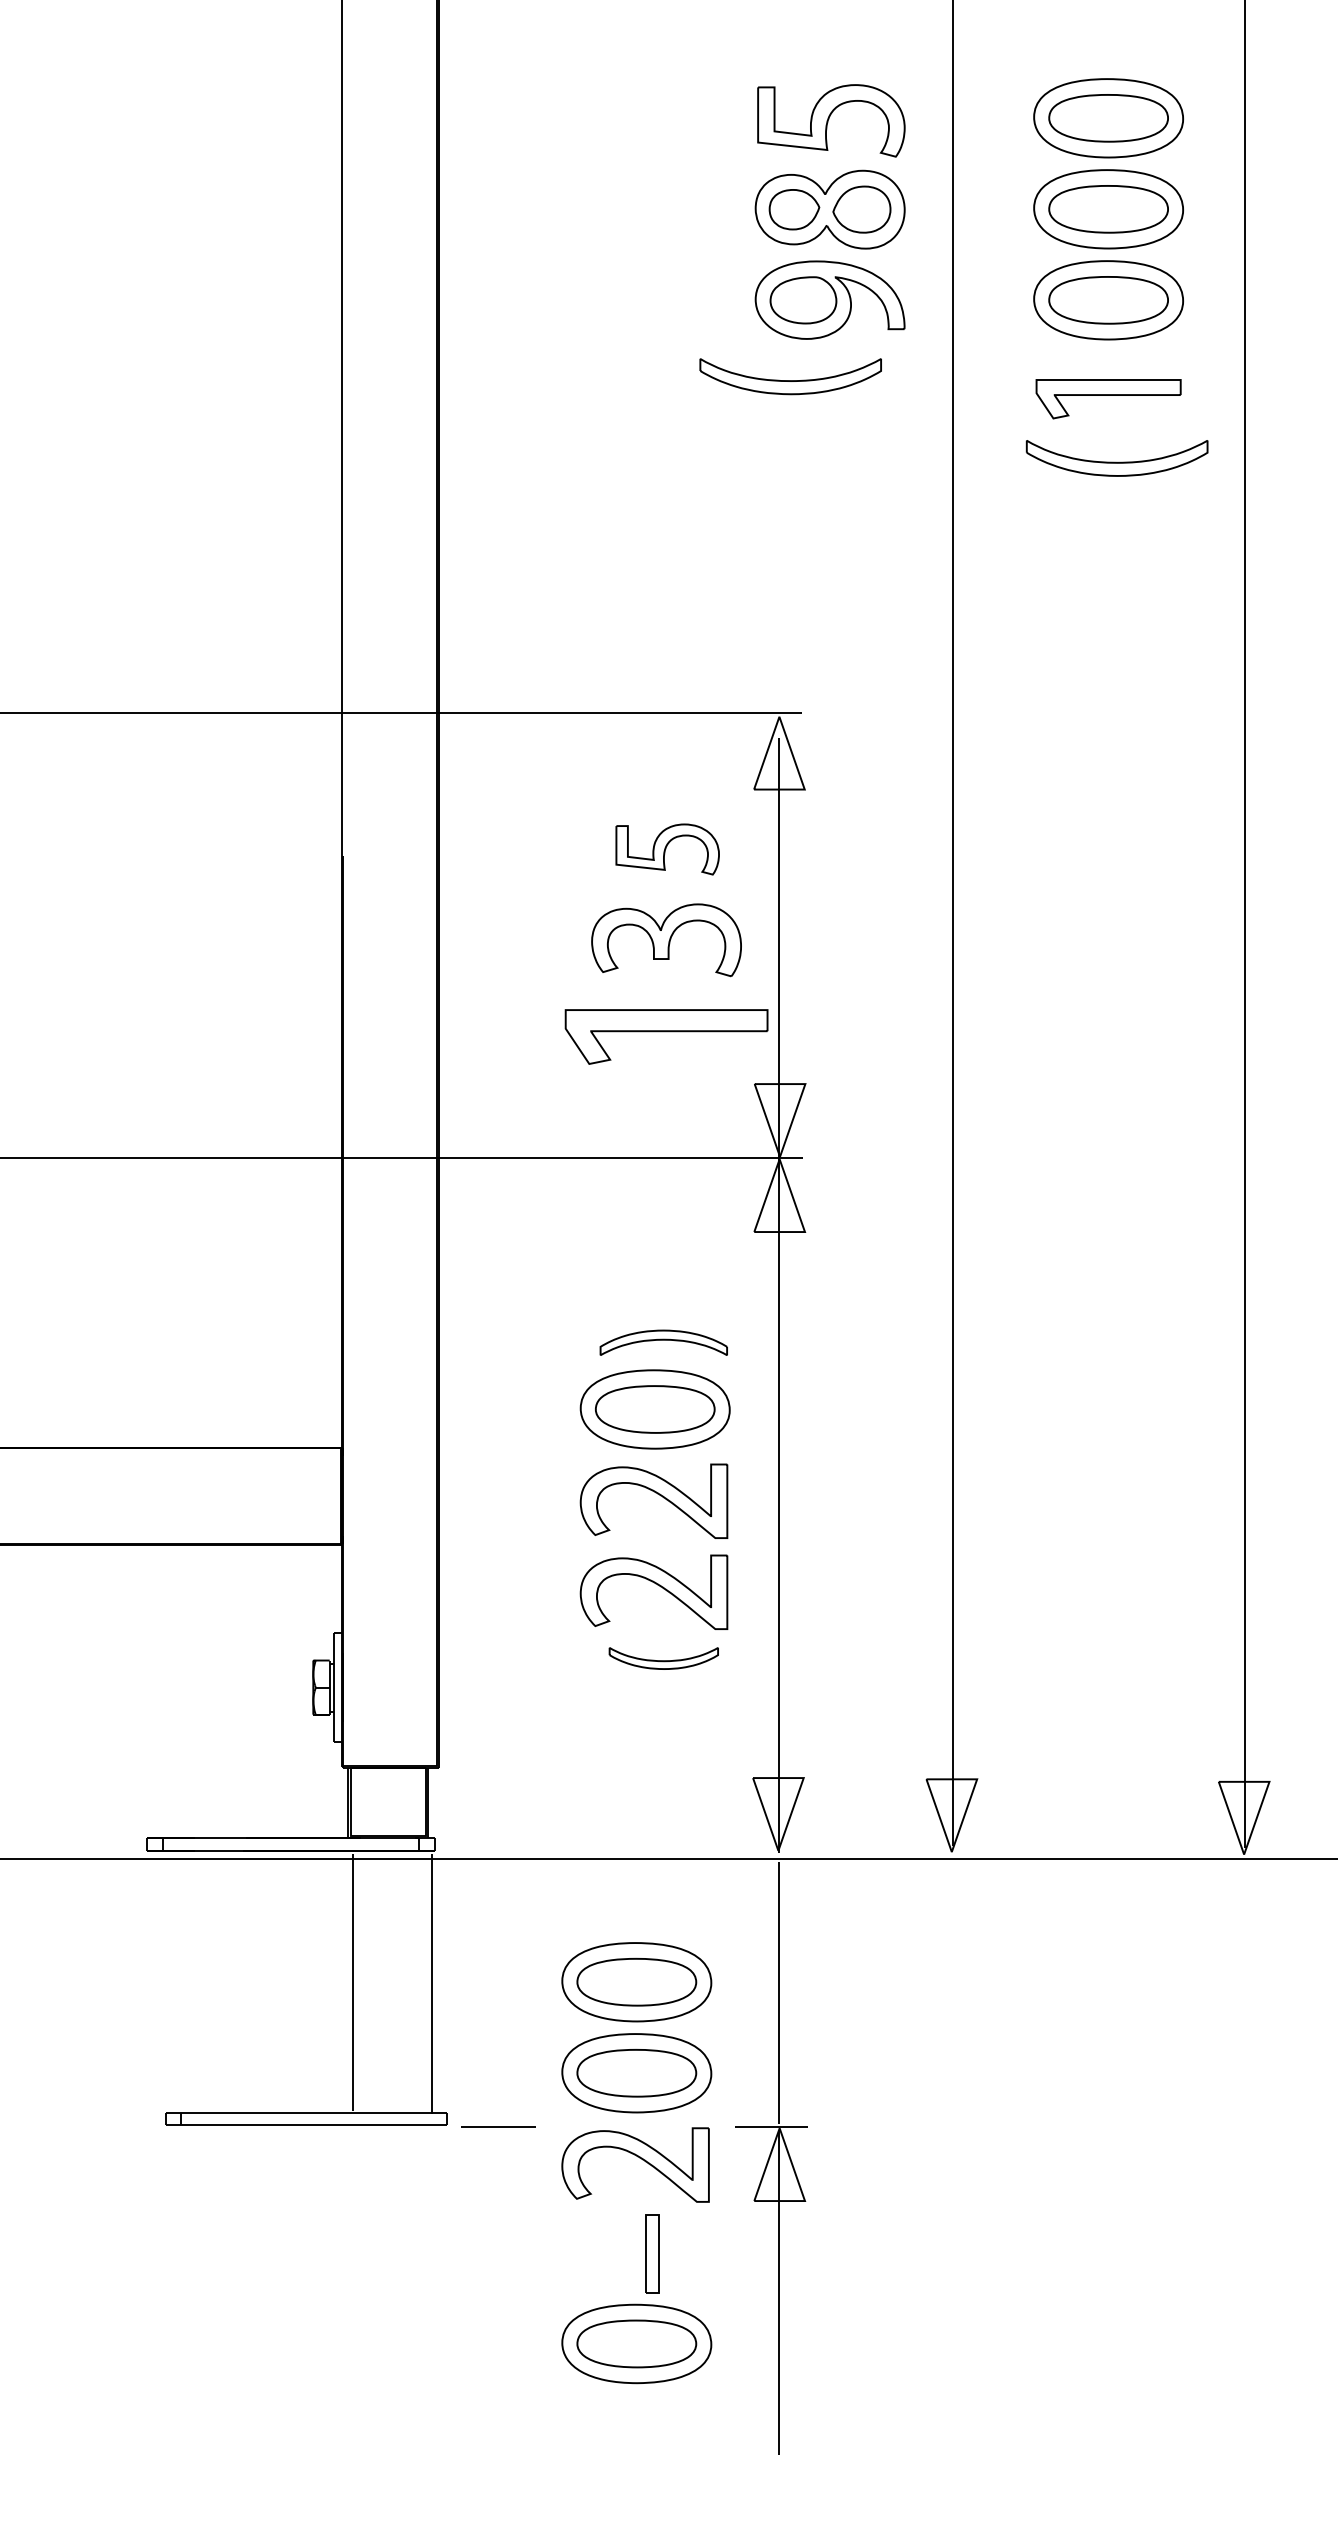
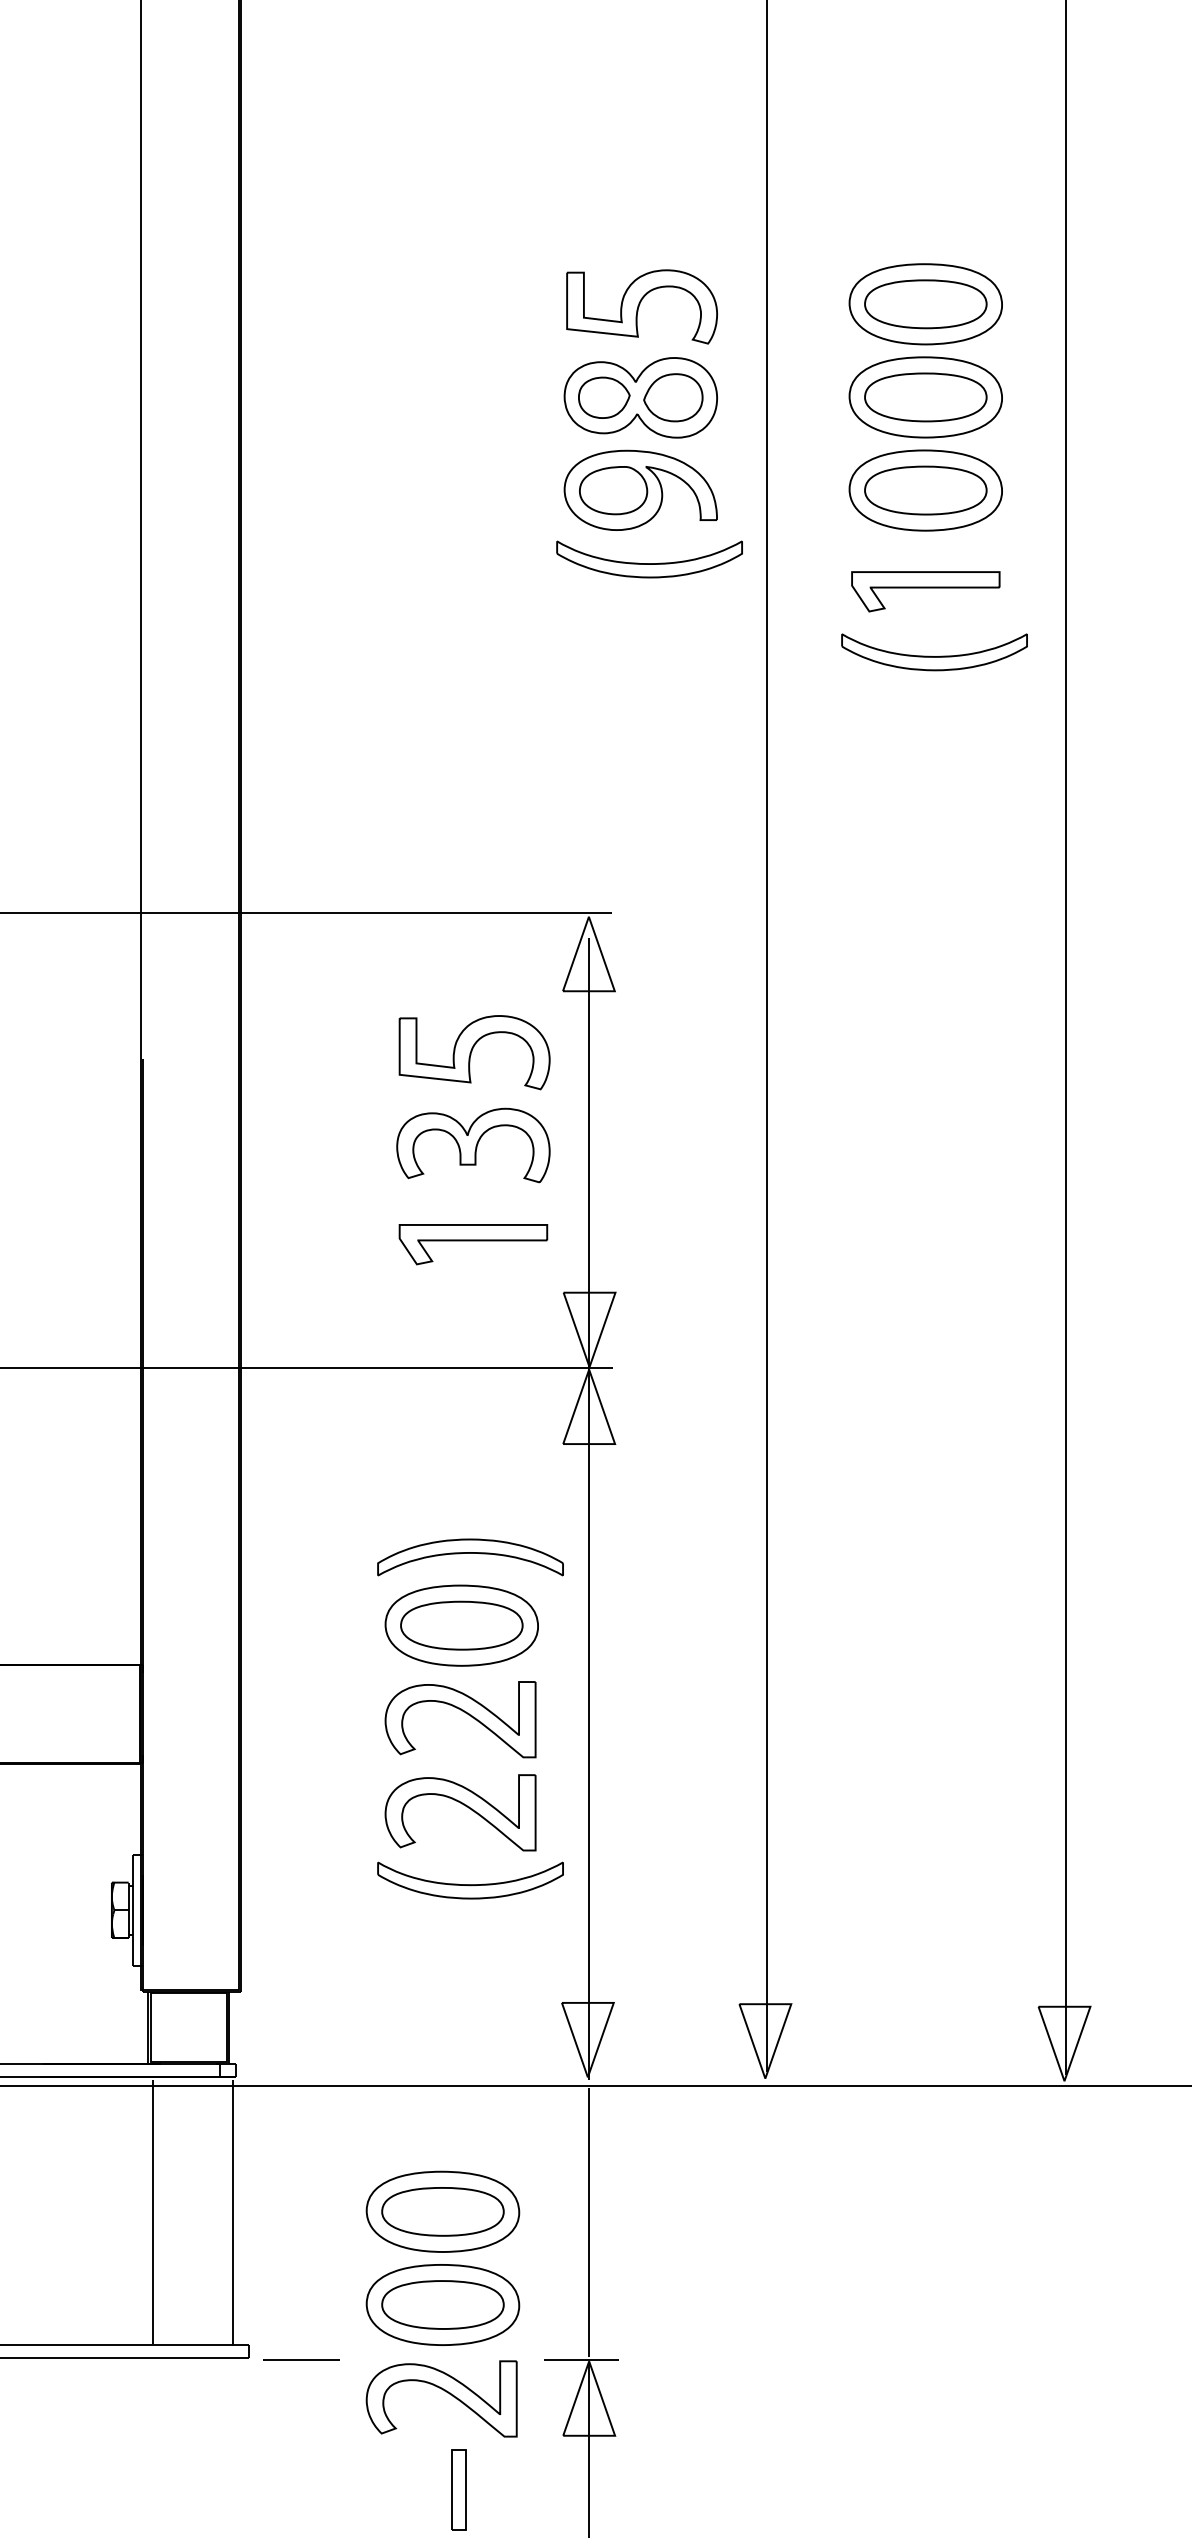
part: (790, 376) -> (649, 559), moved
part: (667, 849) -> (474, 1052), size x1.43
part: (666, 1037) -> (473, 1245), size x0.71
part: (663, 1342) -> (470, 1557), size x1.43
part: (663, 1658) -> (470, 1880), size x1.67

